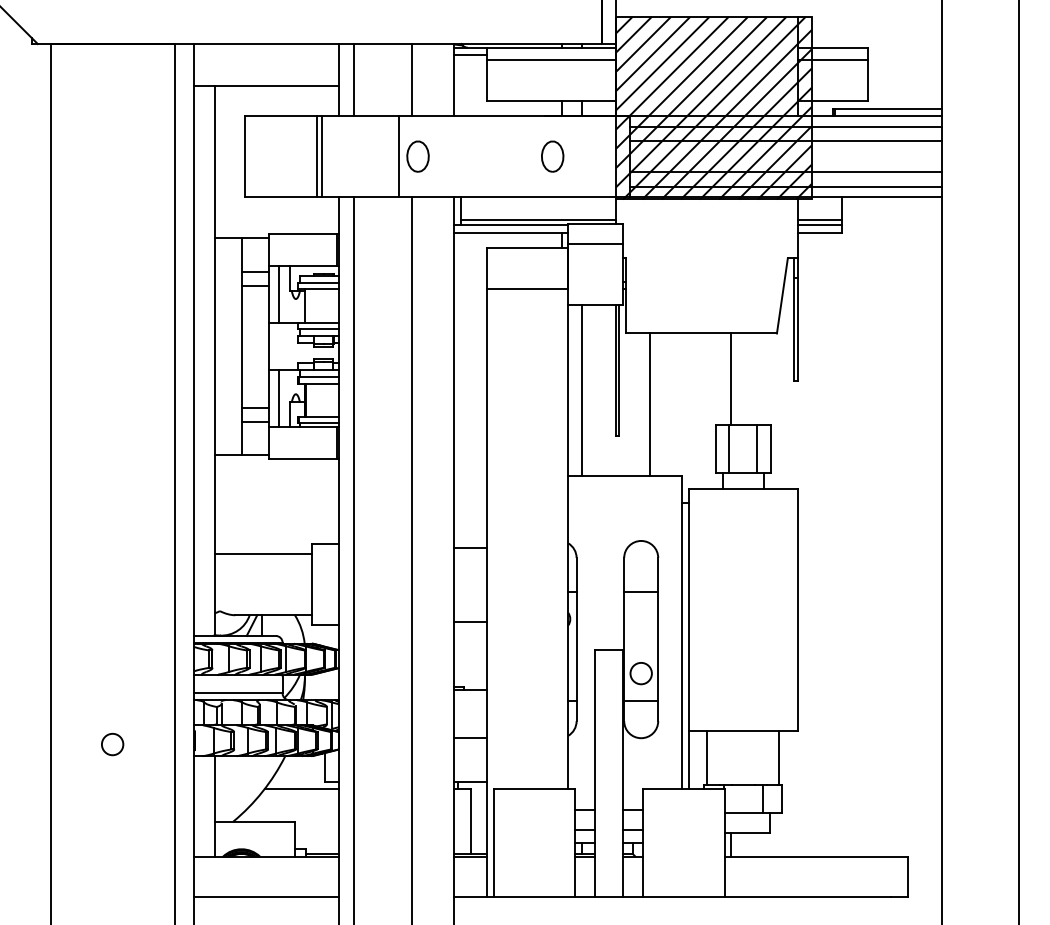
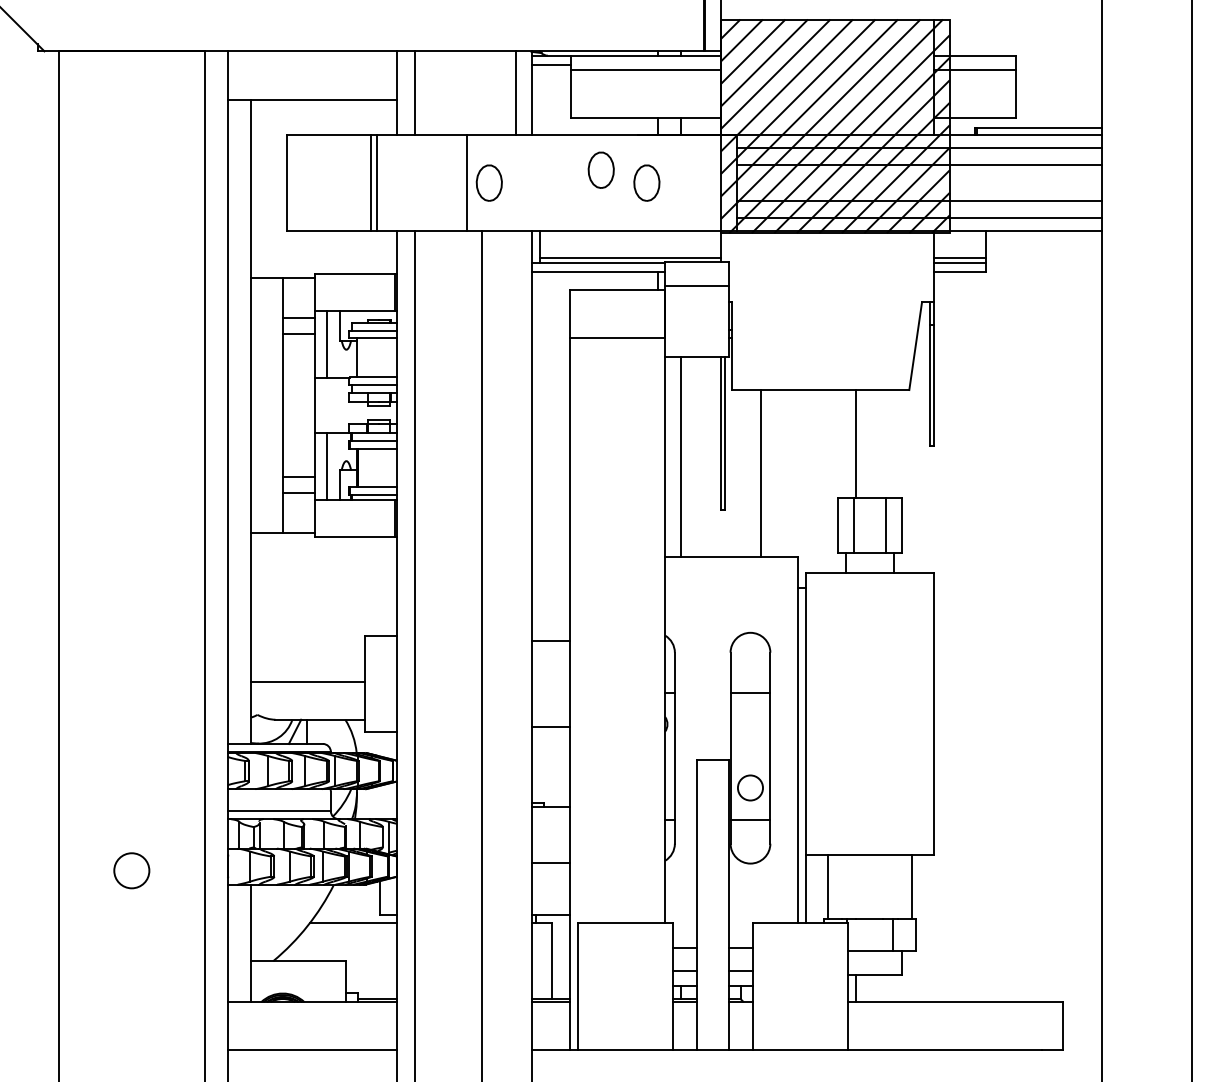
line: (411, 79) -> (515, 92), moved
part: (513, 145) -> (601, 170), added
line: (262, 554) -> (307, 682), moved
circle: (112, 744) -> (131, 870), size x1.4

